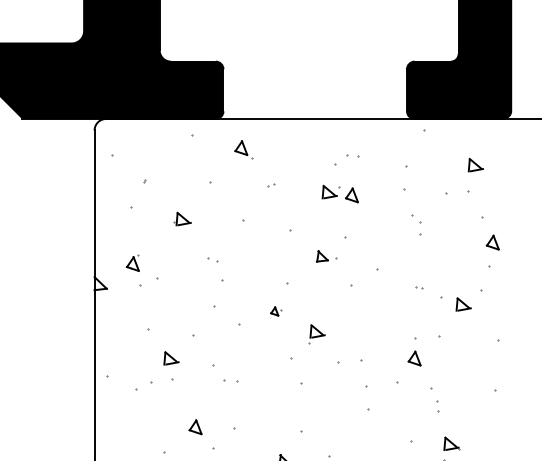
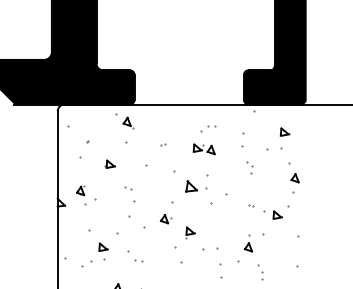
part: (243, 149) -> (128, 122), moved
part: (327, 256) -> (196, 186), size x1.67
part: (275, 311) -> (165, 219), size x1.67

